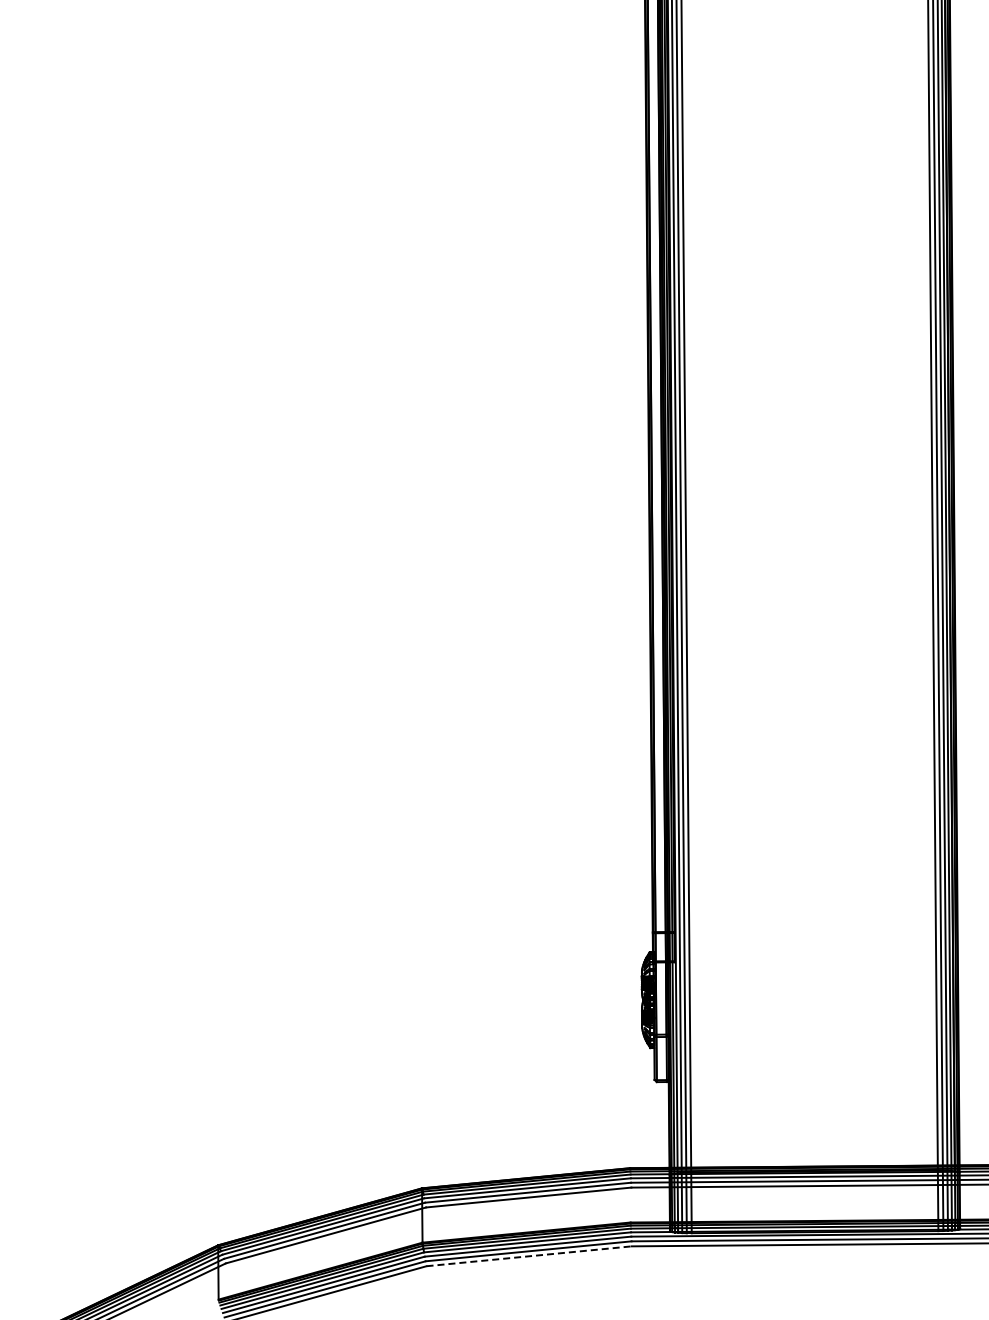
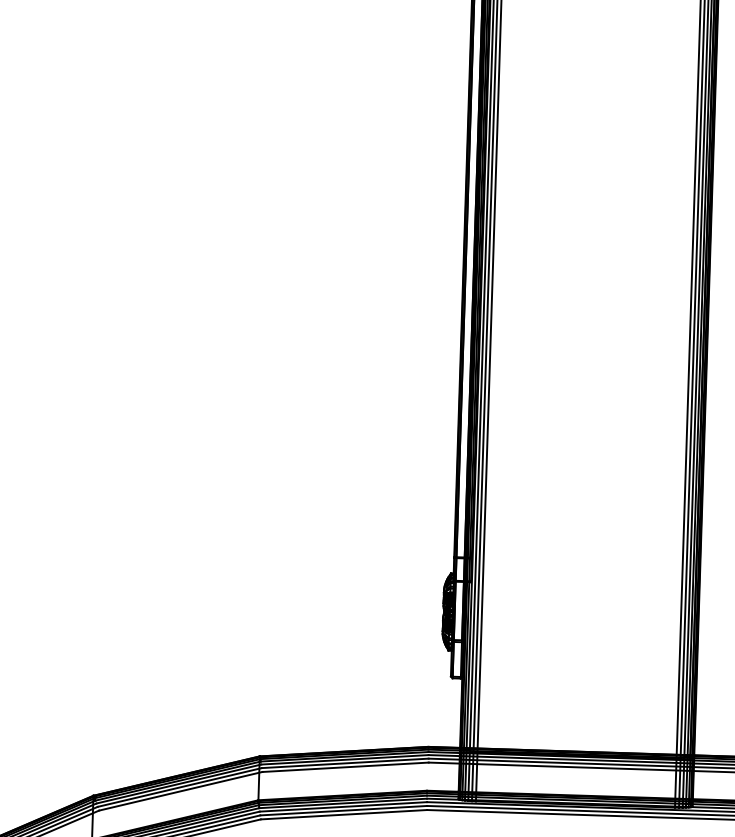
line: (529, 1256) -> (344, 814), dashed -> solid

